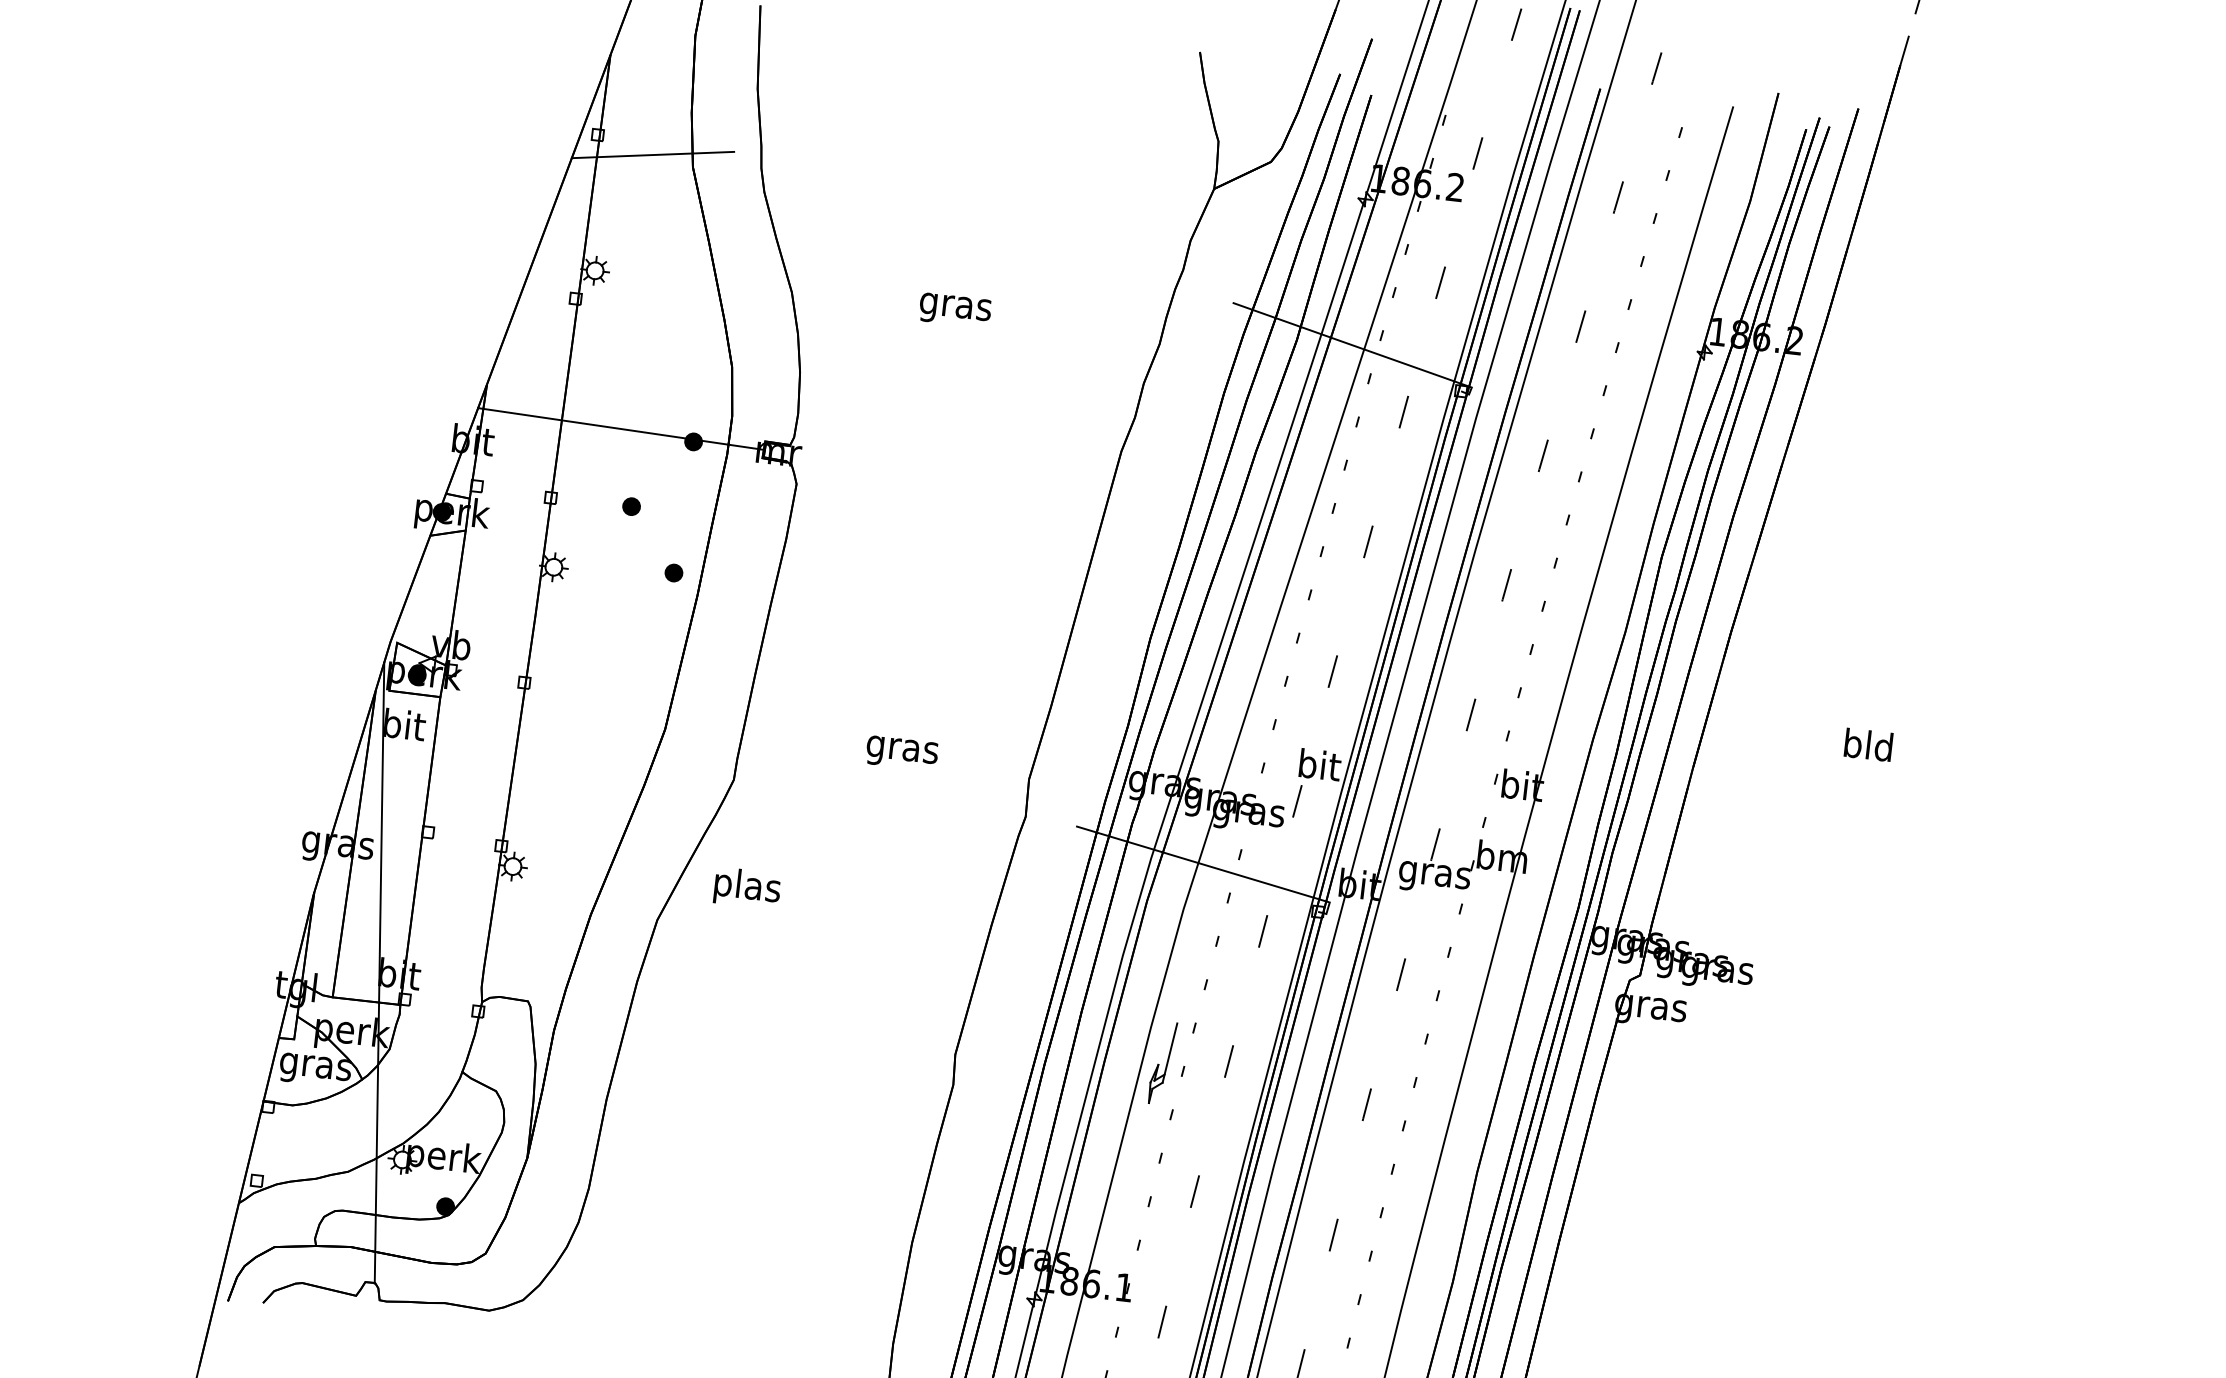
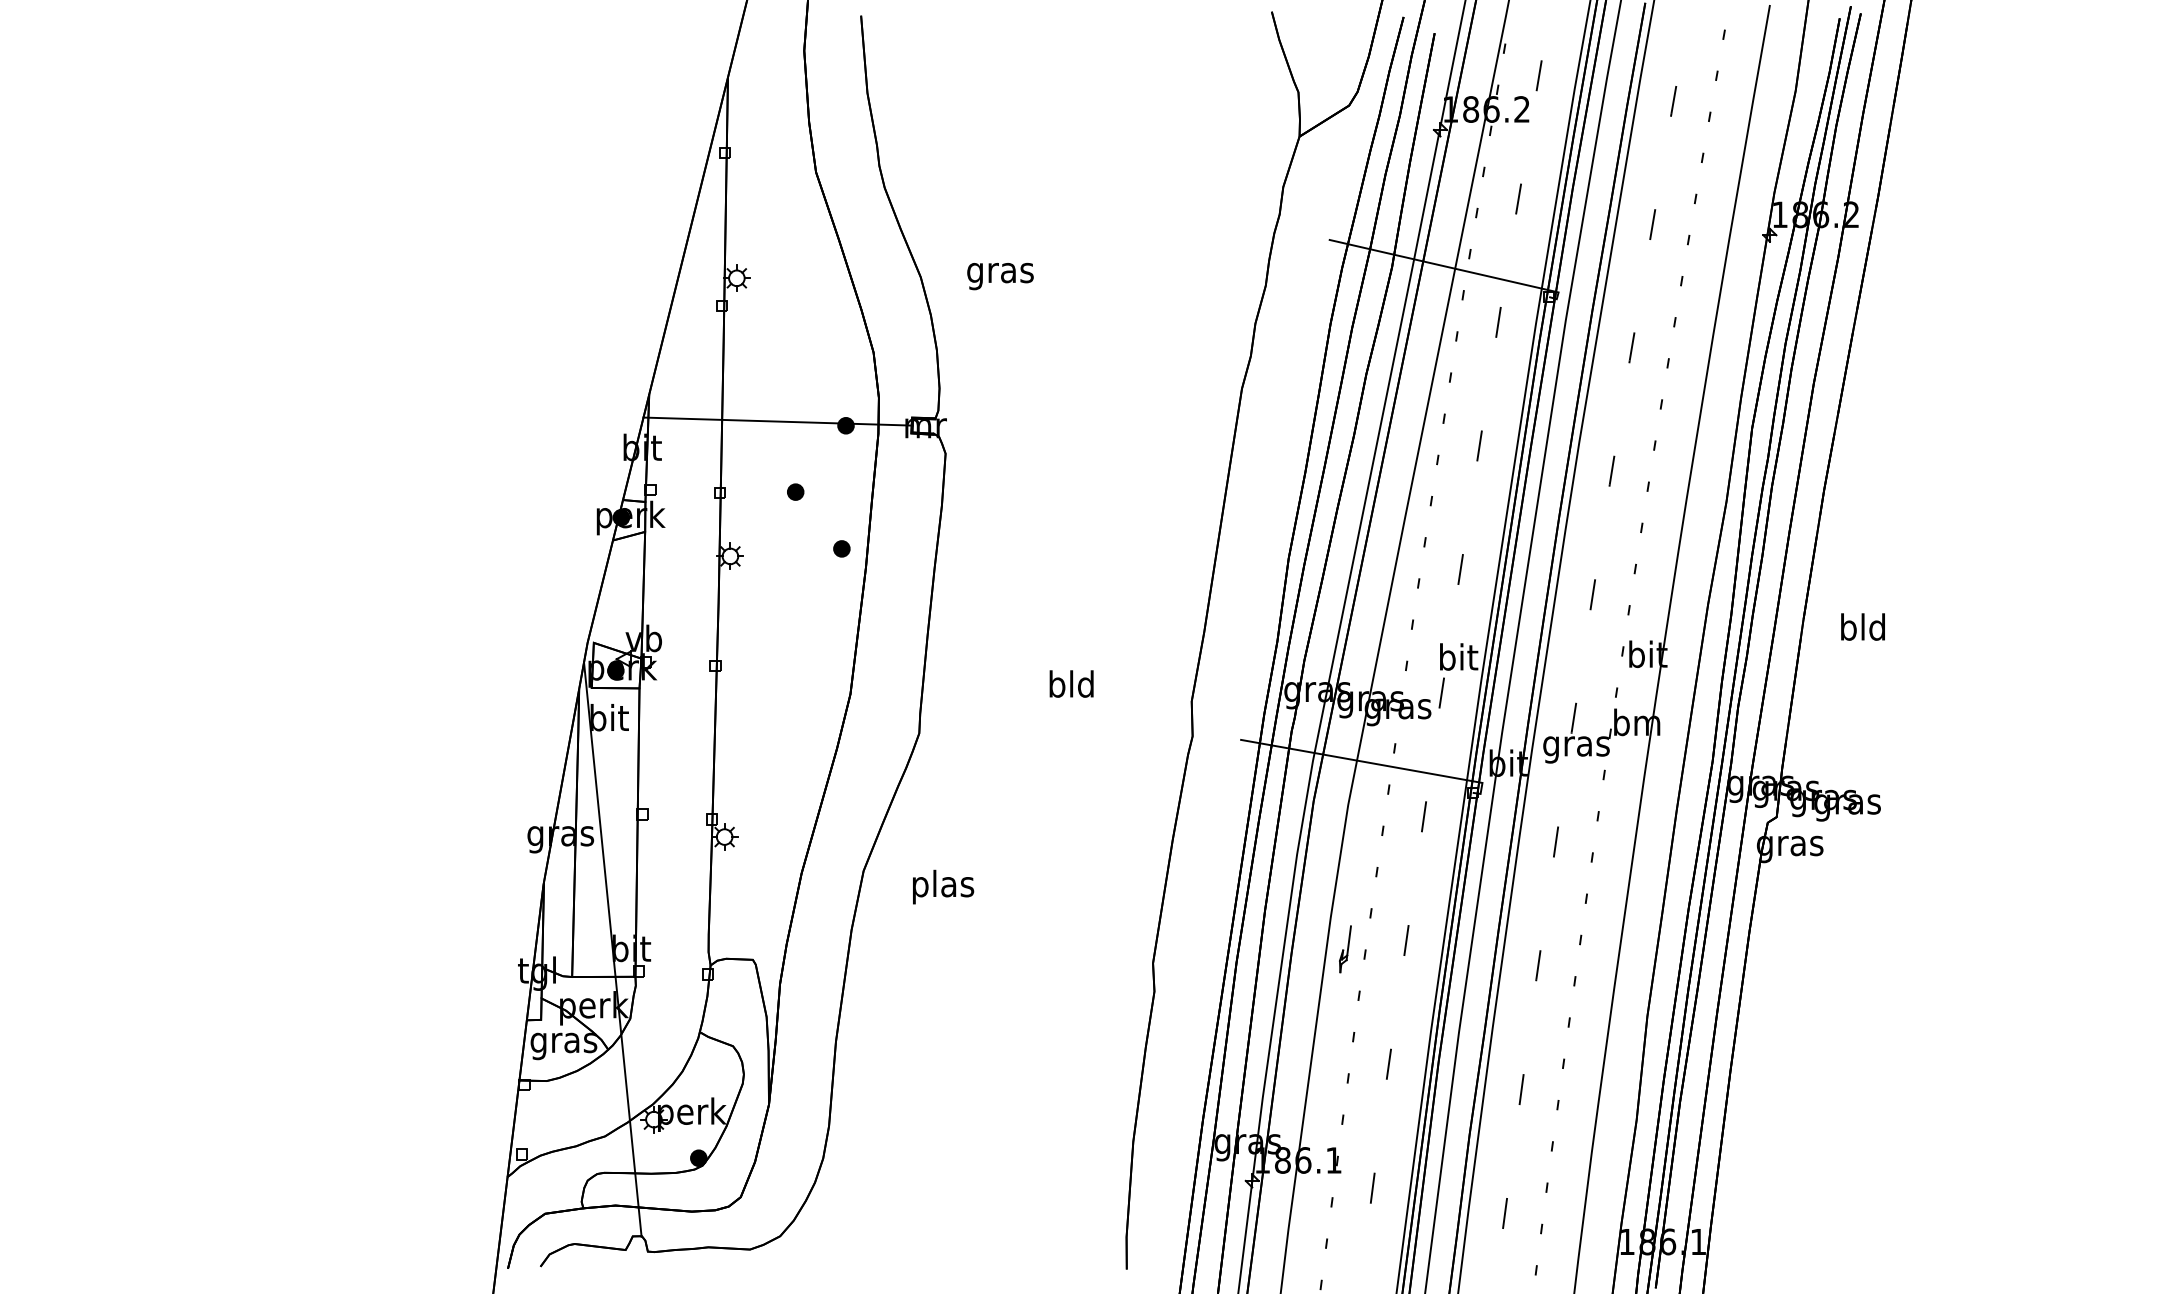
line: (652, 154) -> (777, 164), removed
text: (955, 310) -> (1000, 276), moved
text: (1868, 744) -> (1862, 626), moved
text: (902, 749) -> (1071, 687), gras -> bld
text: (747, 887) -> (943, 886), moved
part: (1162, 1063) -> (1345, 949), size x0.6

